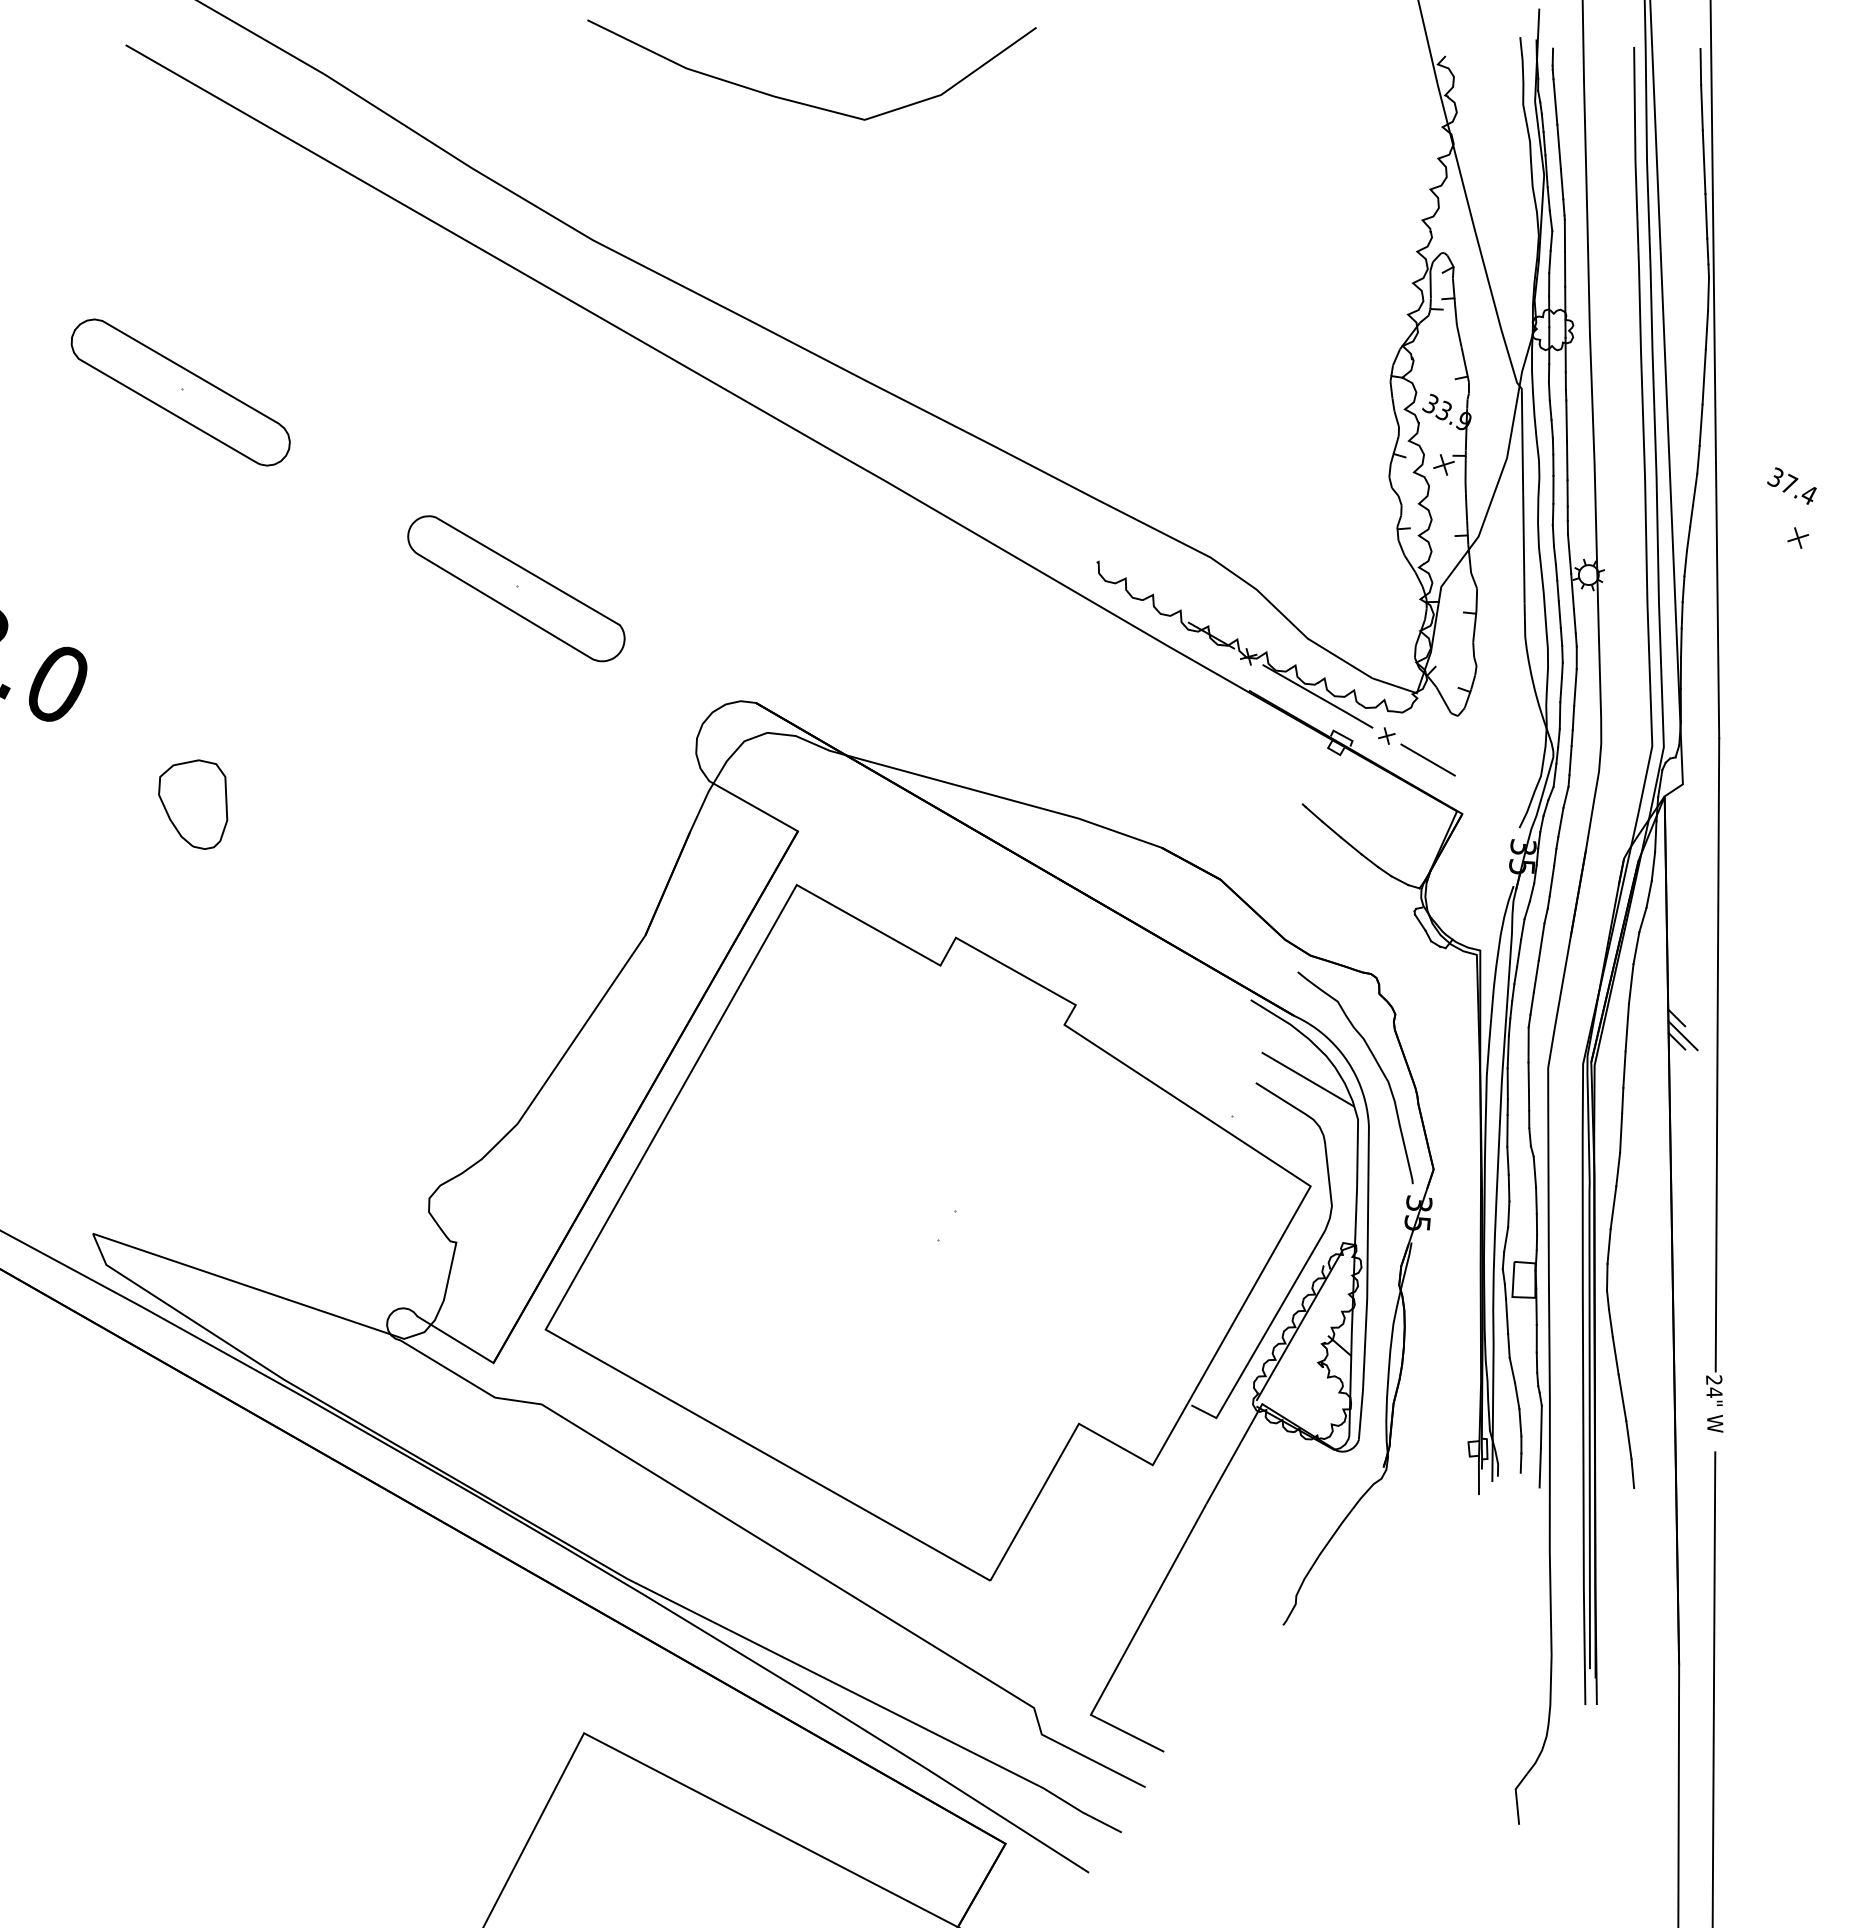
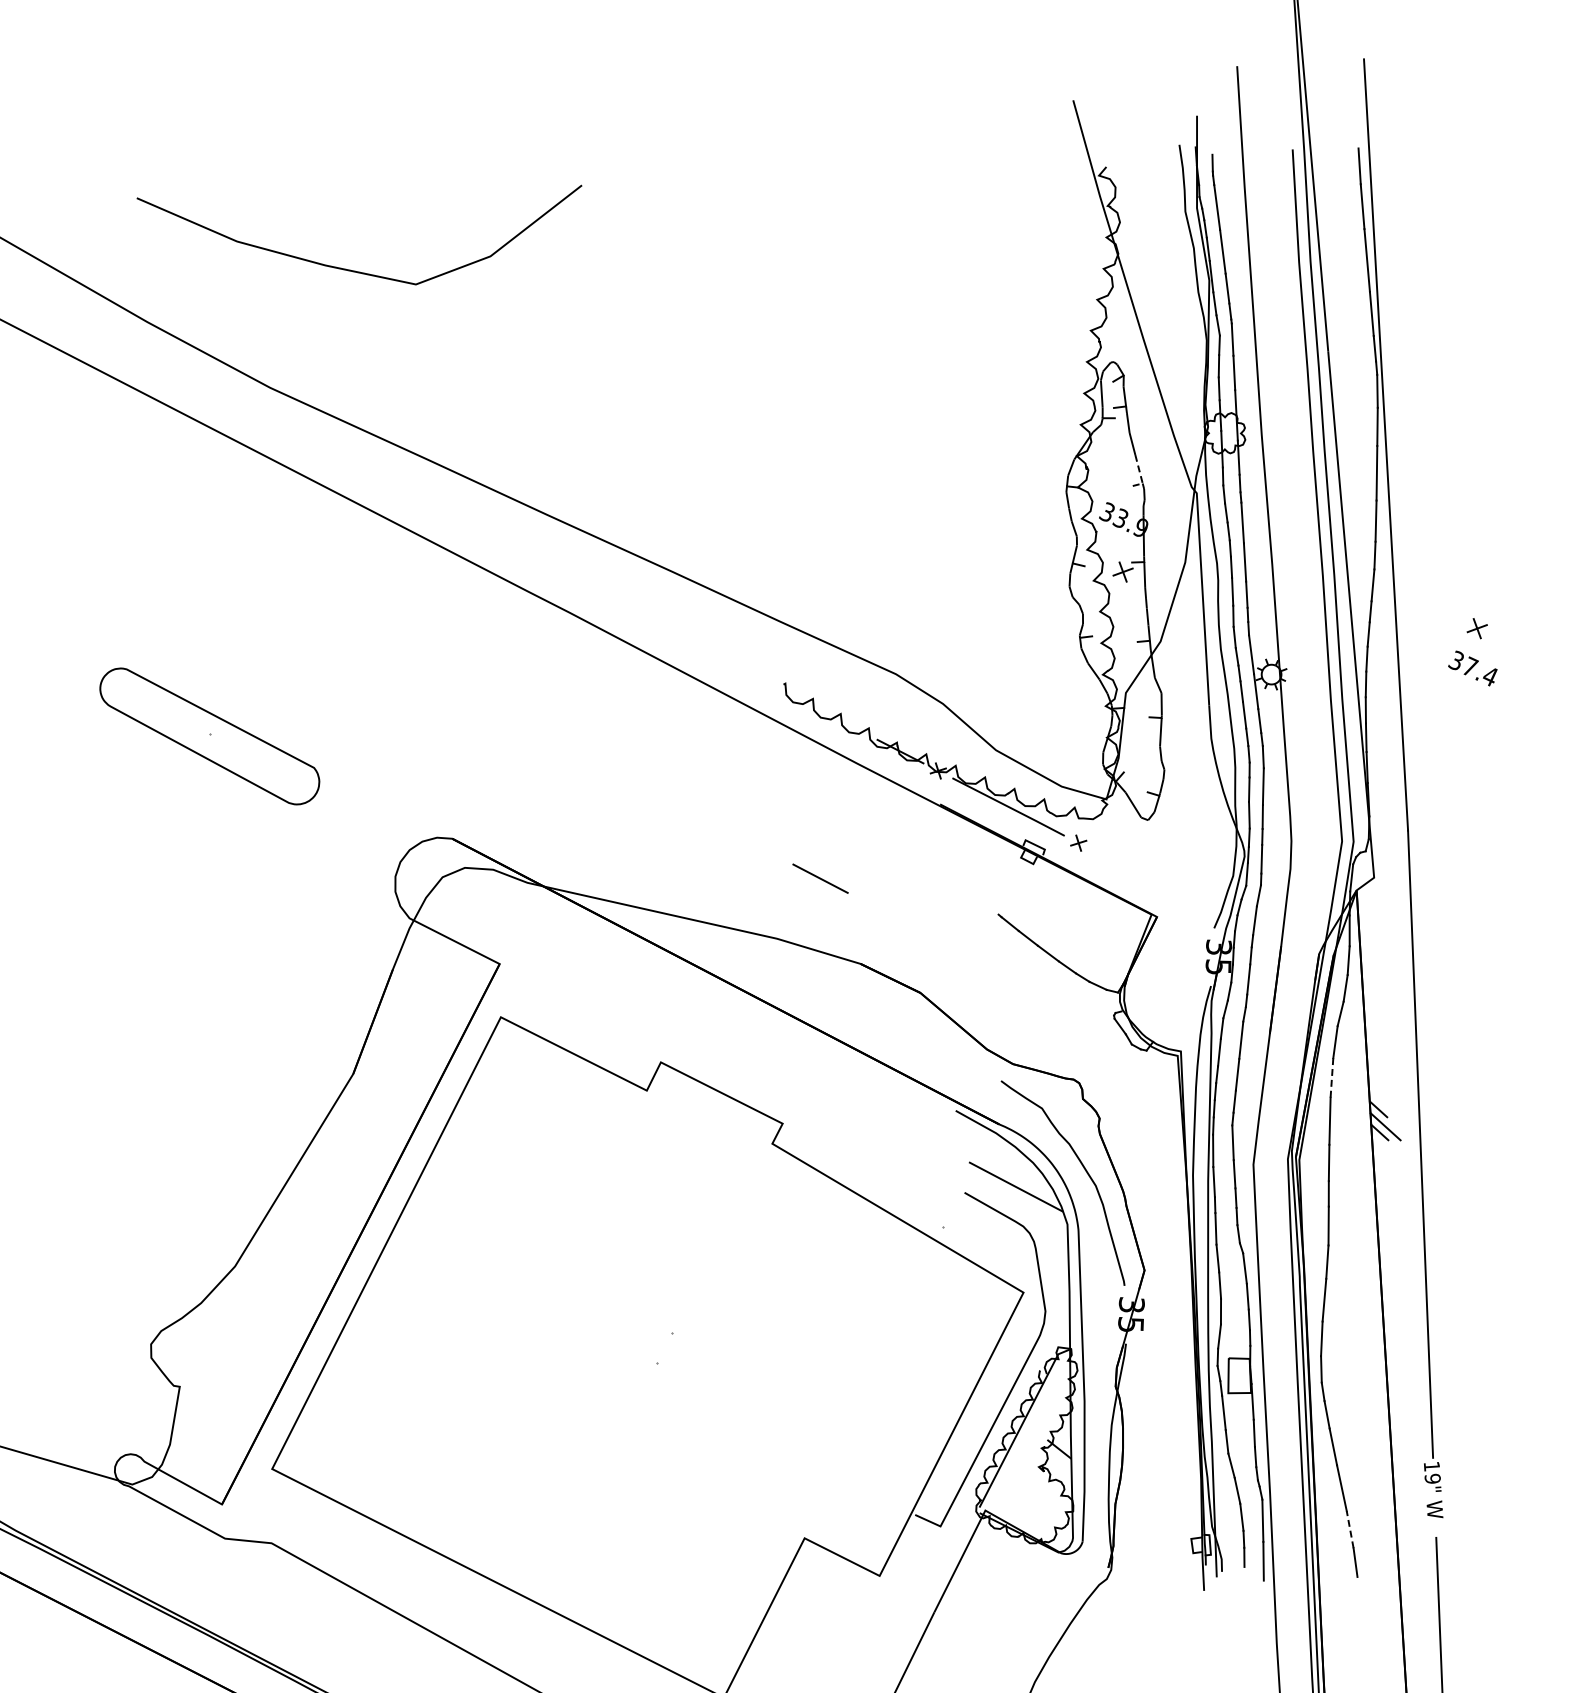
curve: (802, 102) -> (353, 270), moved
line: (1466, 369) -> (1141, 476), solid -> dashed
text: (1791, 485) -> (1472, 667), moved
line: (1427, 759) -> (819, 878), moved
line: (1631, 983) -> (1332, 1077), solid -> dashed
text: (1714, 1386) -> (1432, 1472), 24" -> 19"
line: (1628, 1439) -> (1349, 1529), solid -> dashed

